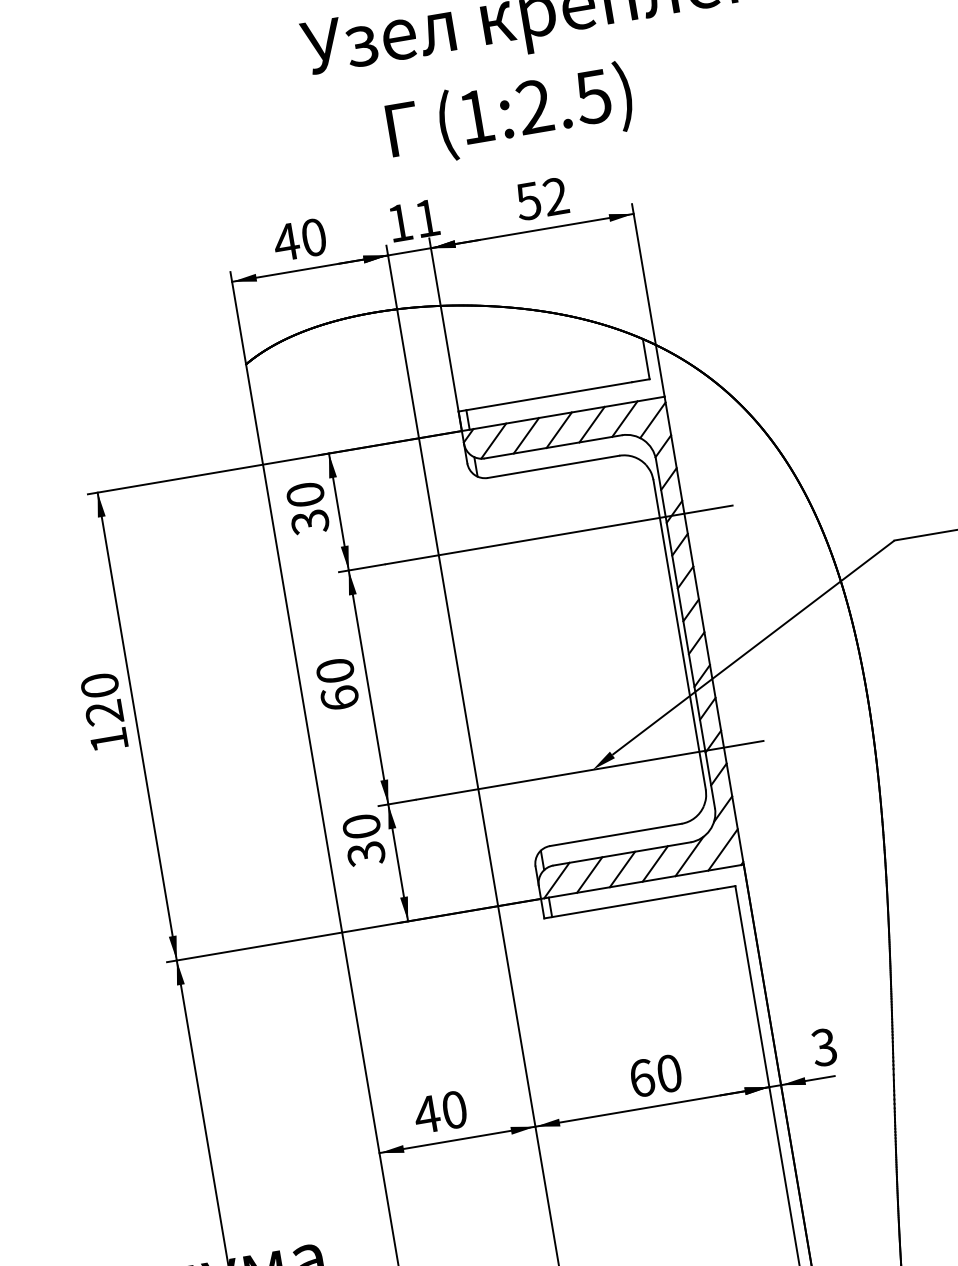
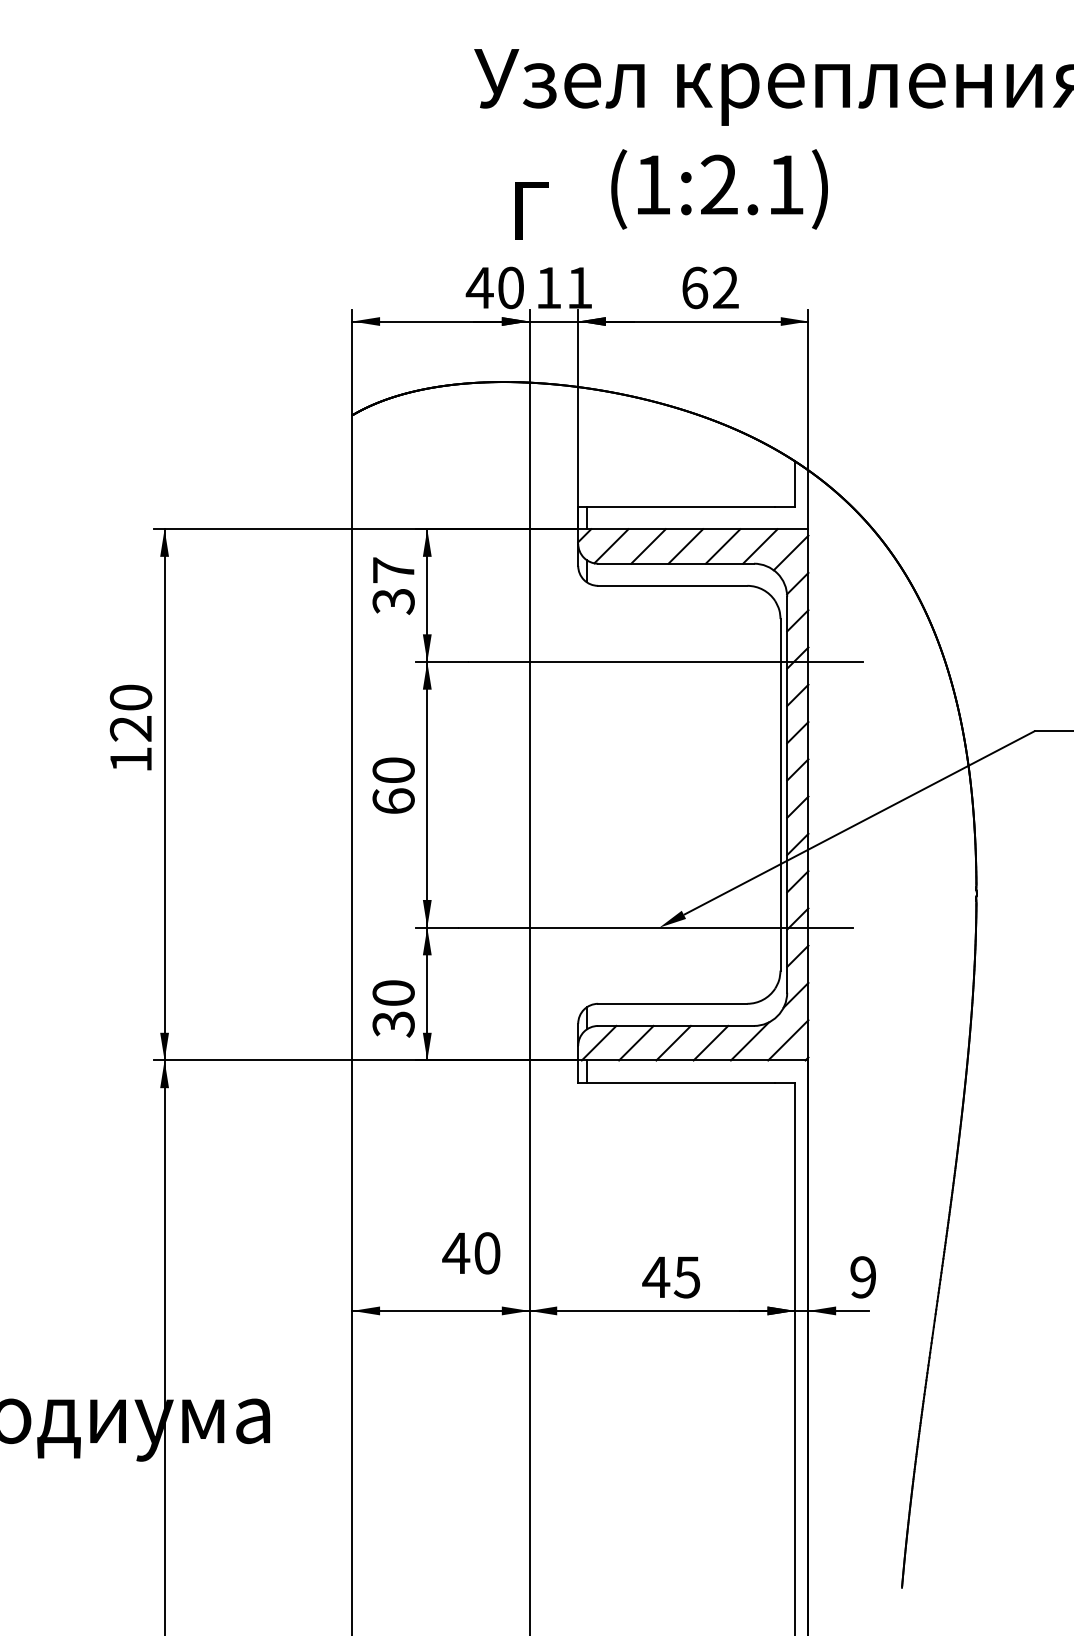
text: (593, 97) -> (785, 185), (1:2.5) -> (1:2.1)
text: (402, 128) -> (531, 210), moved
text: (528, 200) -> (694, 287), 52 -> 62
text: (299, 239) -> (494, 287), moved
text: (305, 494) -> (393, 570), 30 -> 37
text: (103, 711) -> (130, 727), moved
text: (363, 840) -> (393, 1008), moved
text: (823, 1047) -> (862, 1277), 3 -> 9
text: (655, 1076) -> (671, 1277), 60 -> 45
text: (440, 1112) -> (471, 1253), moved

